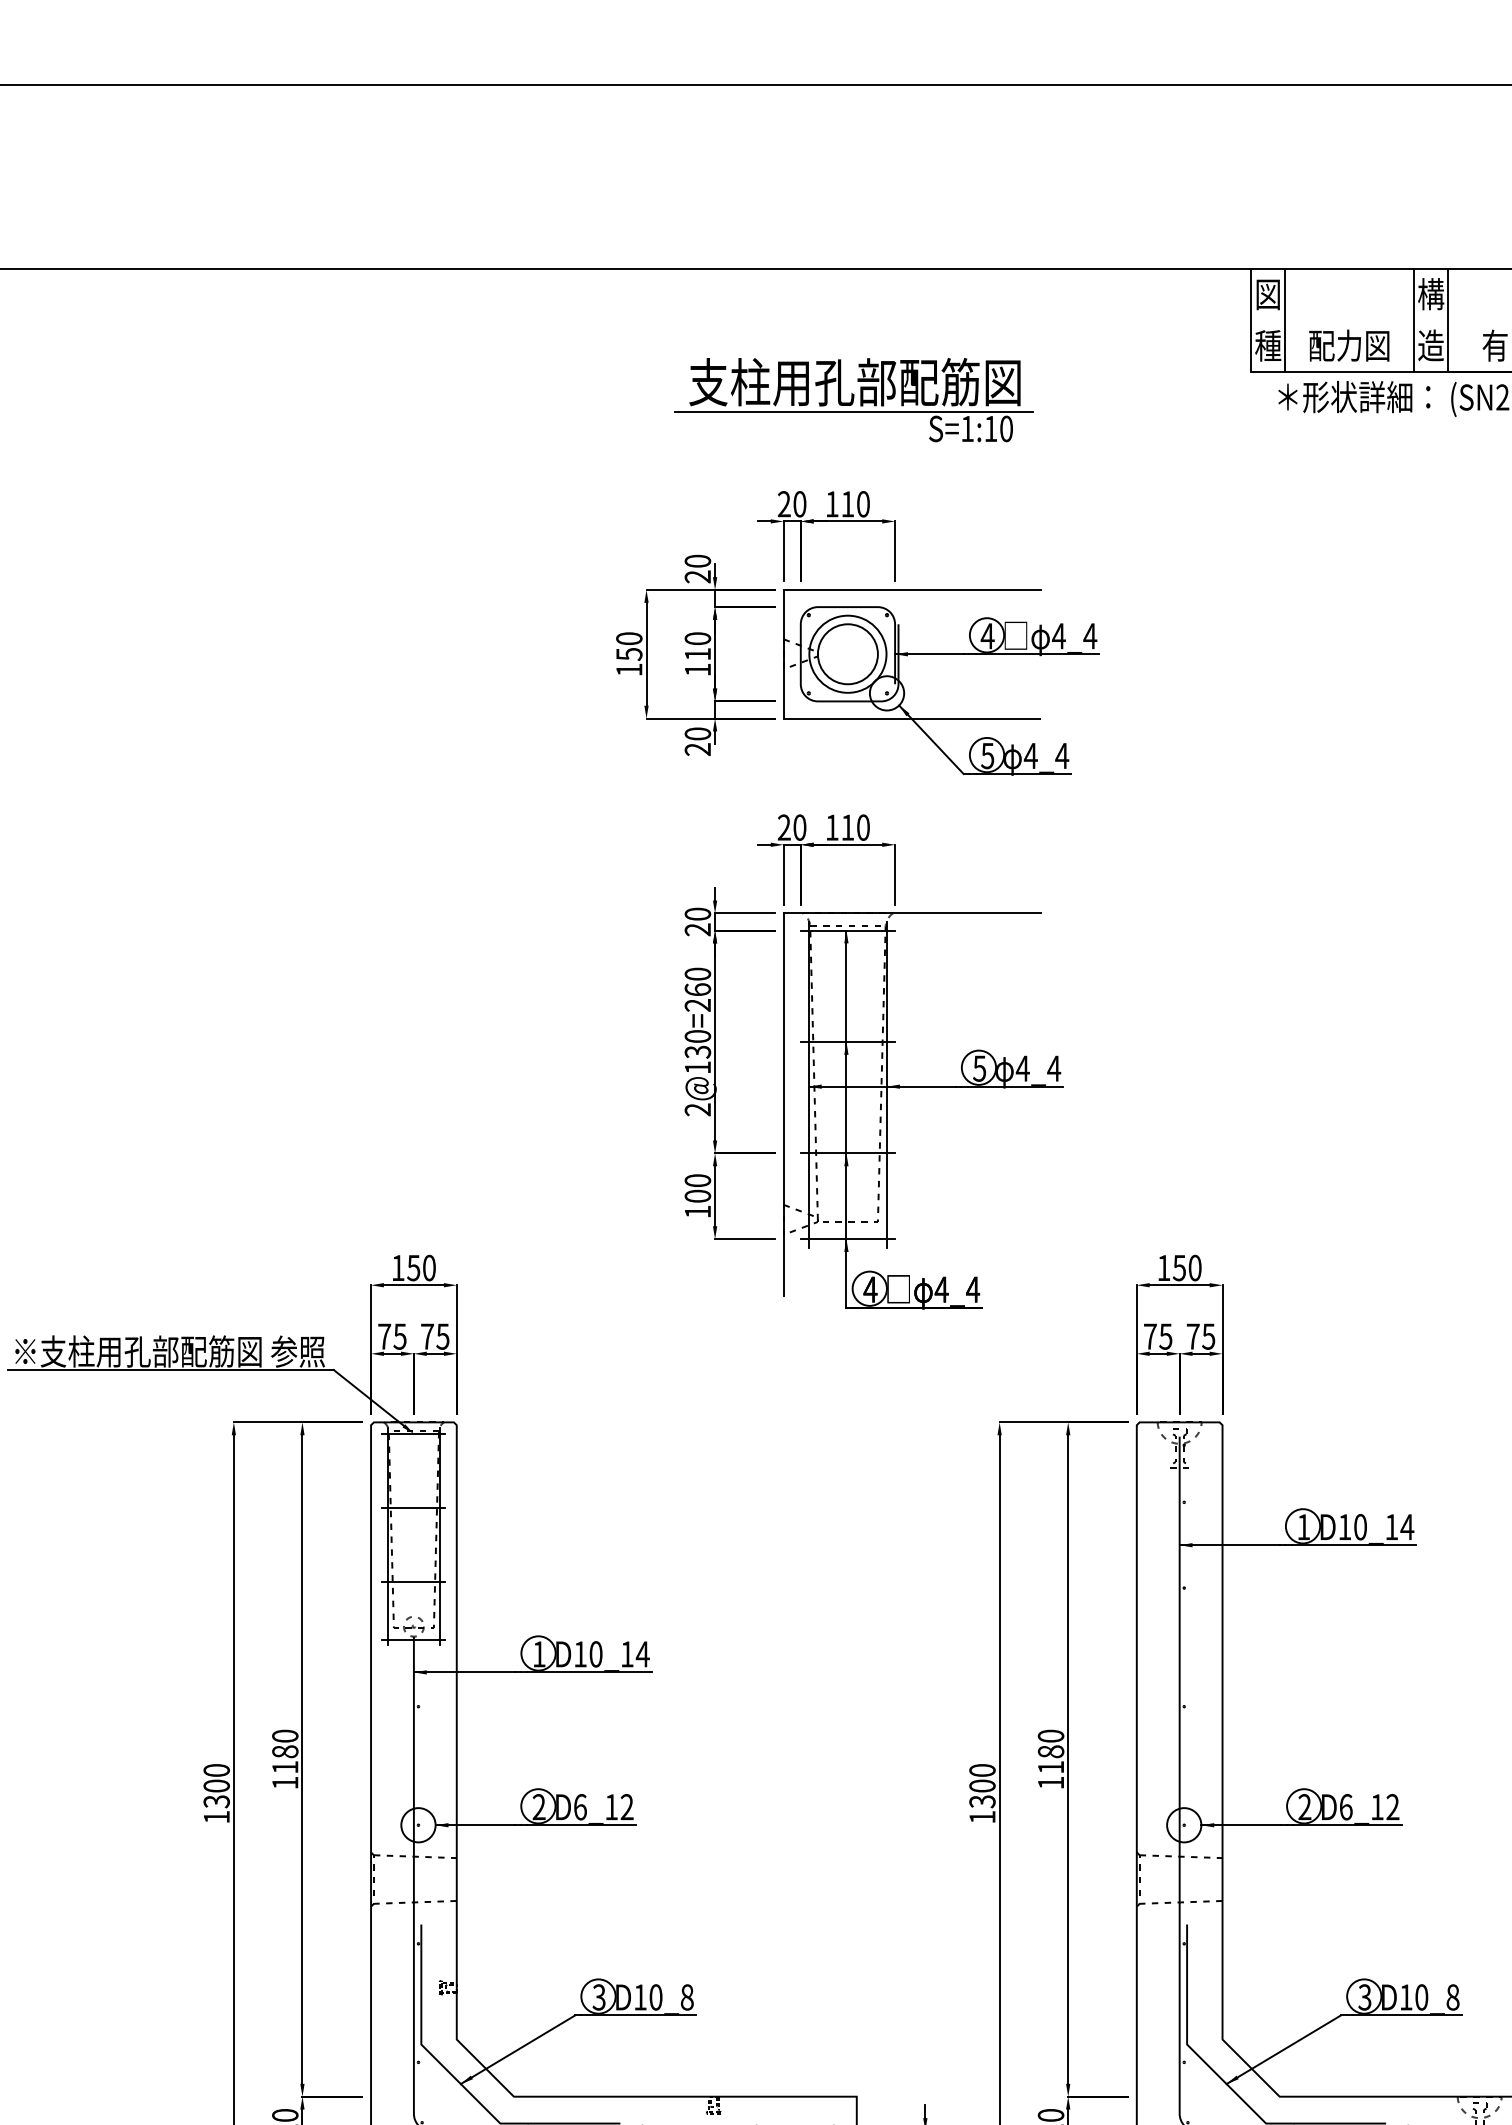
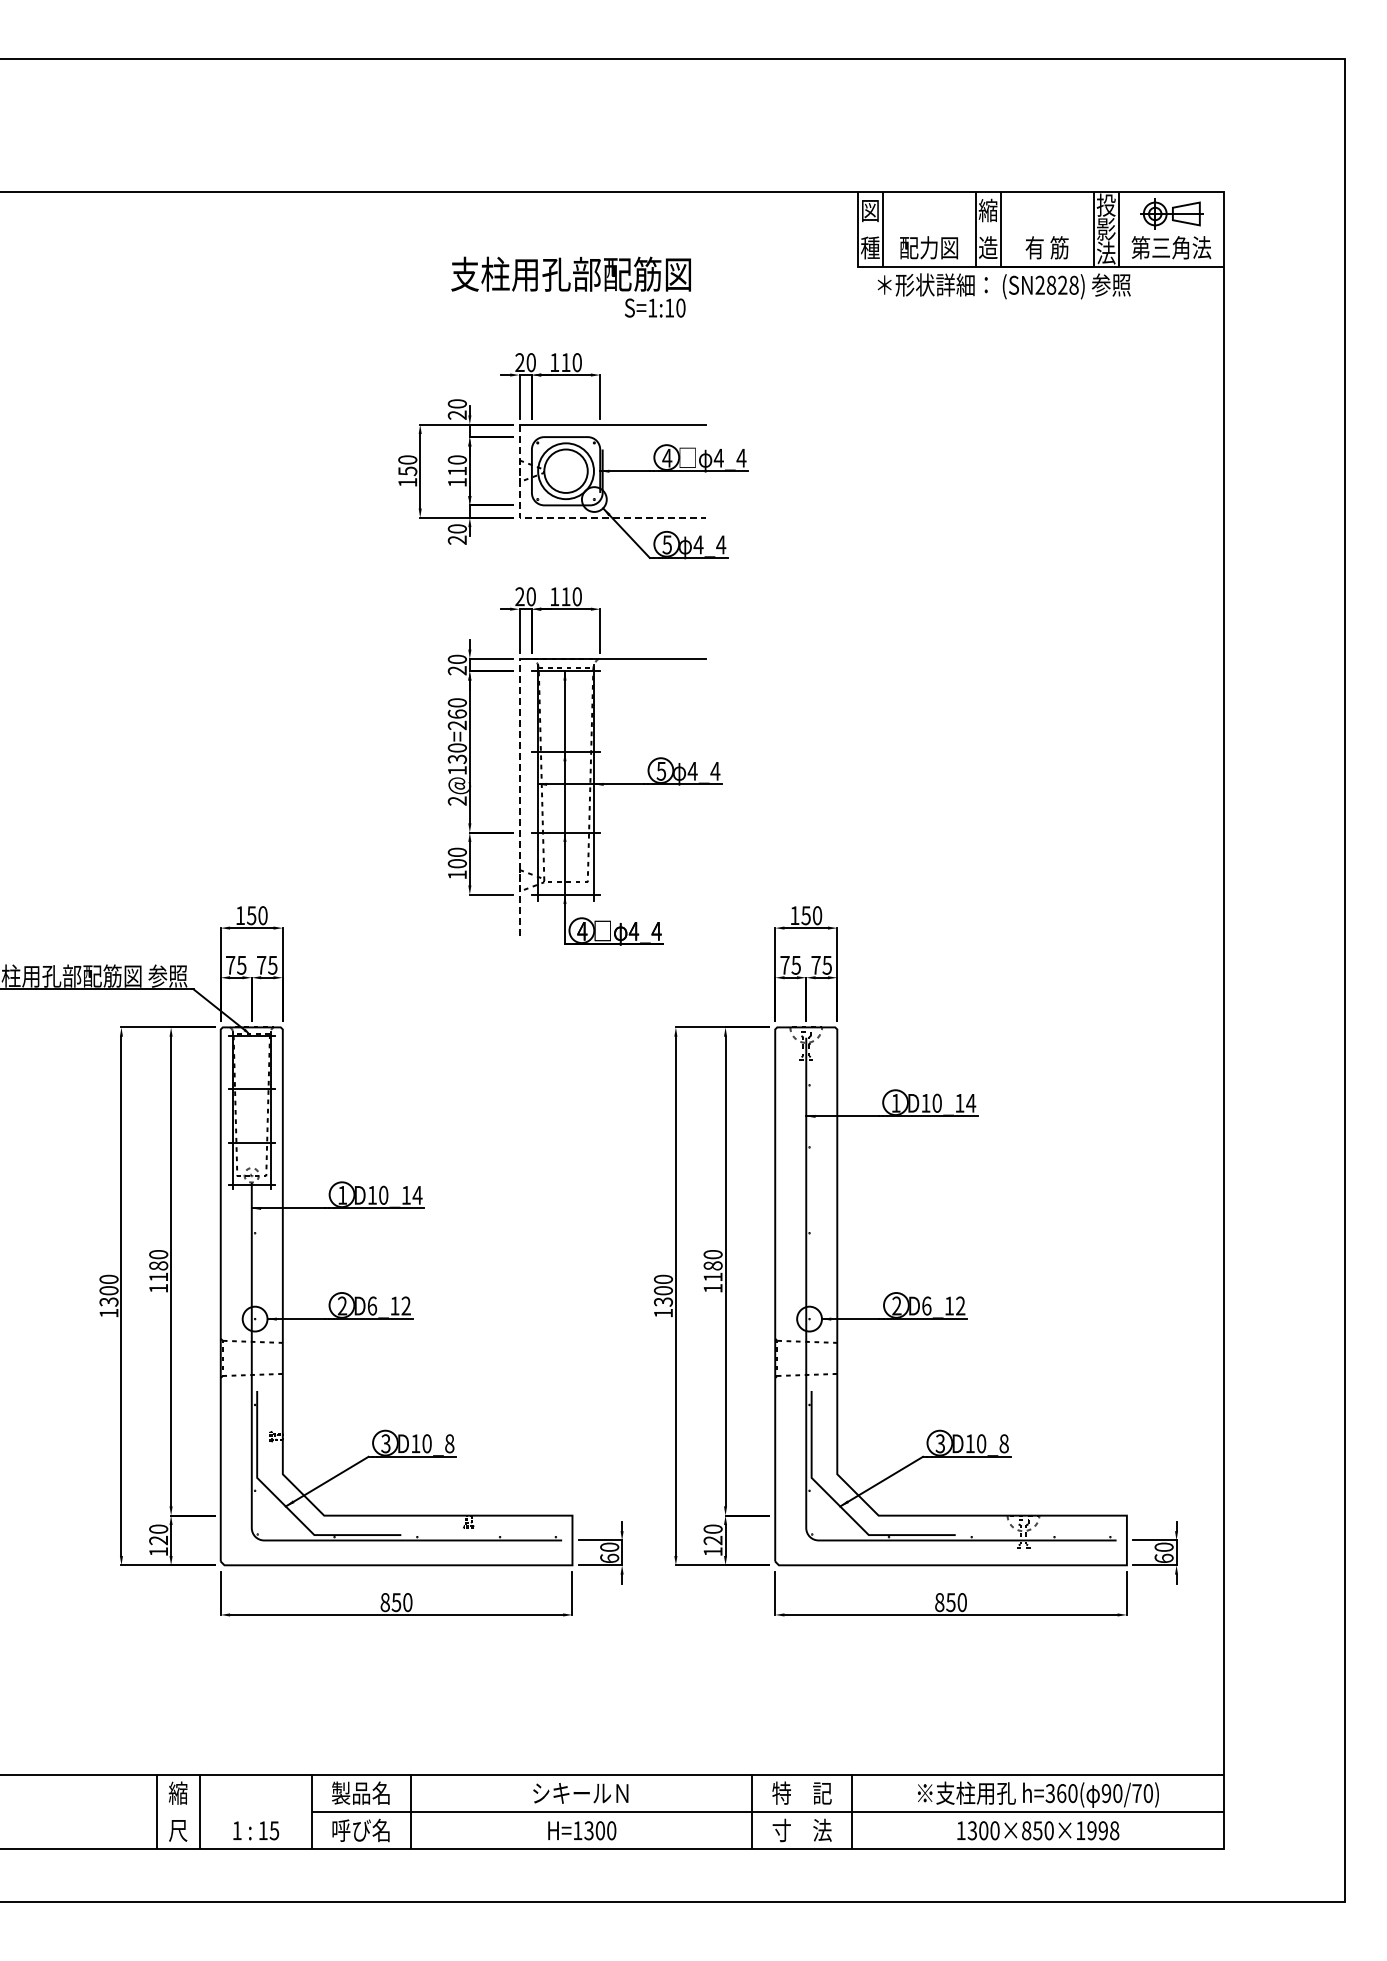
text: (1429, 294) -> (987, 210), 構 -> 縮
line: (852, 411) -> (569, 295), removed
line: (847, 718) -> (565, 517), solid -> dashed
line: (783, 1104) -> (519, 797), solid -> dashed

